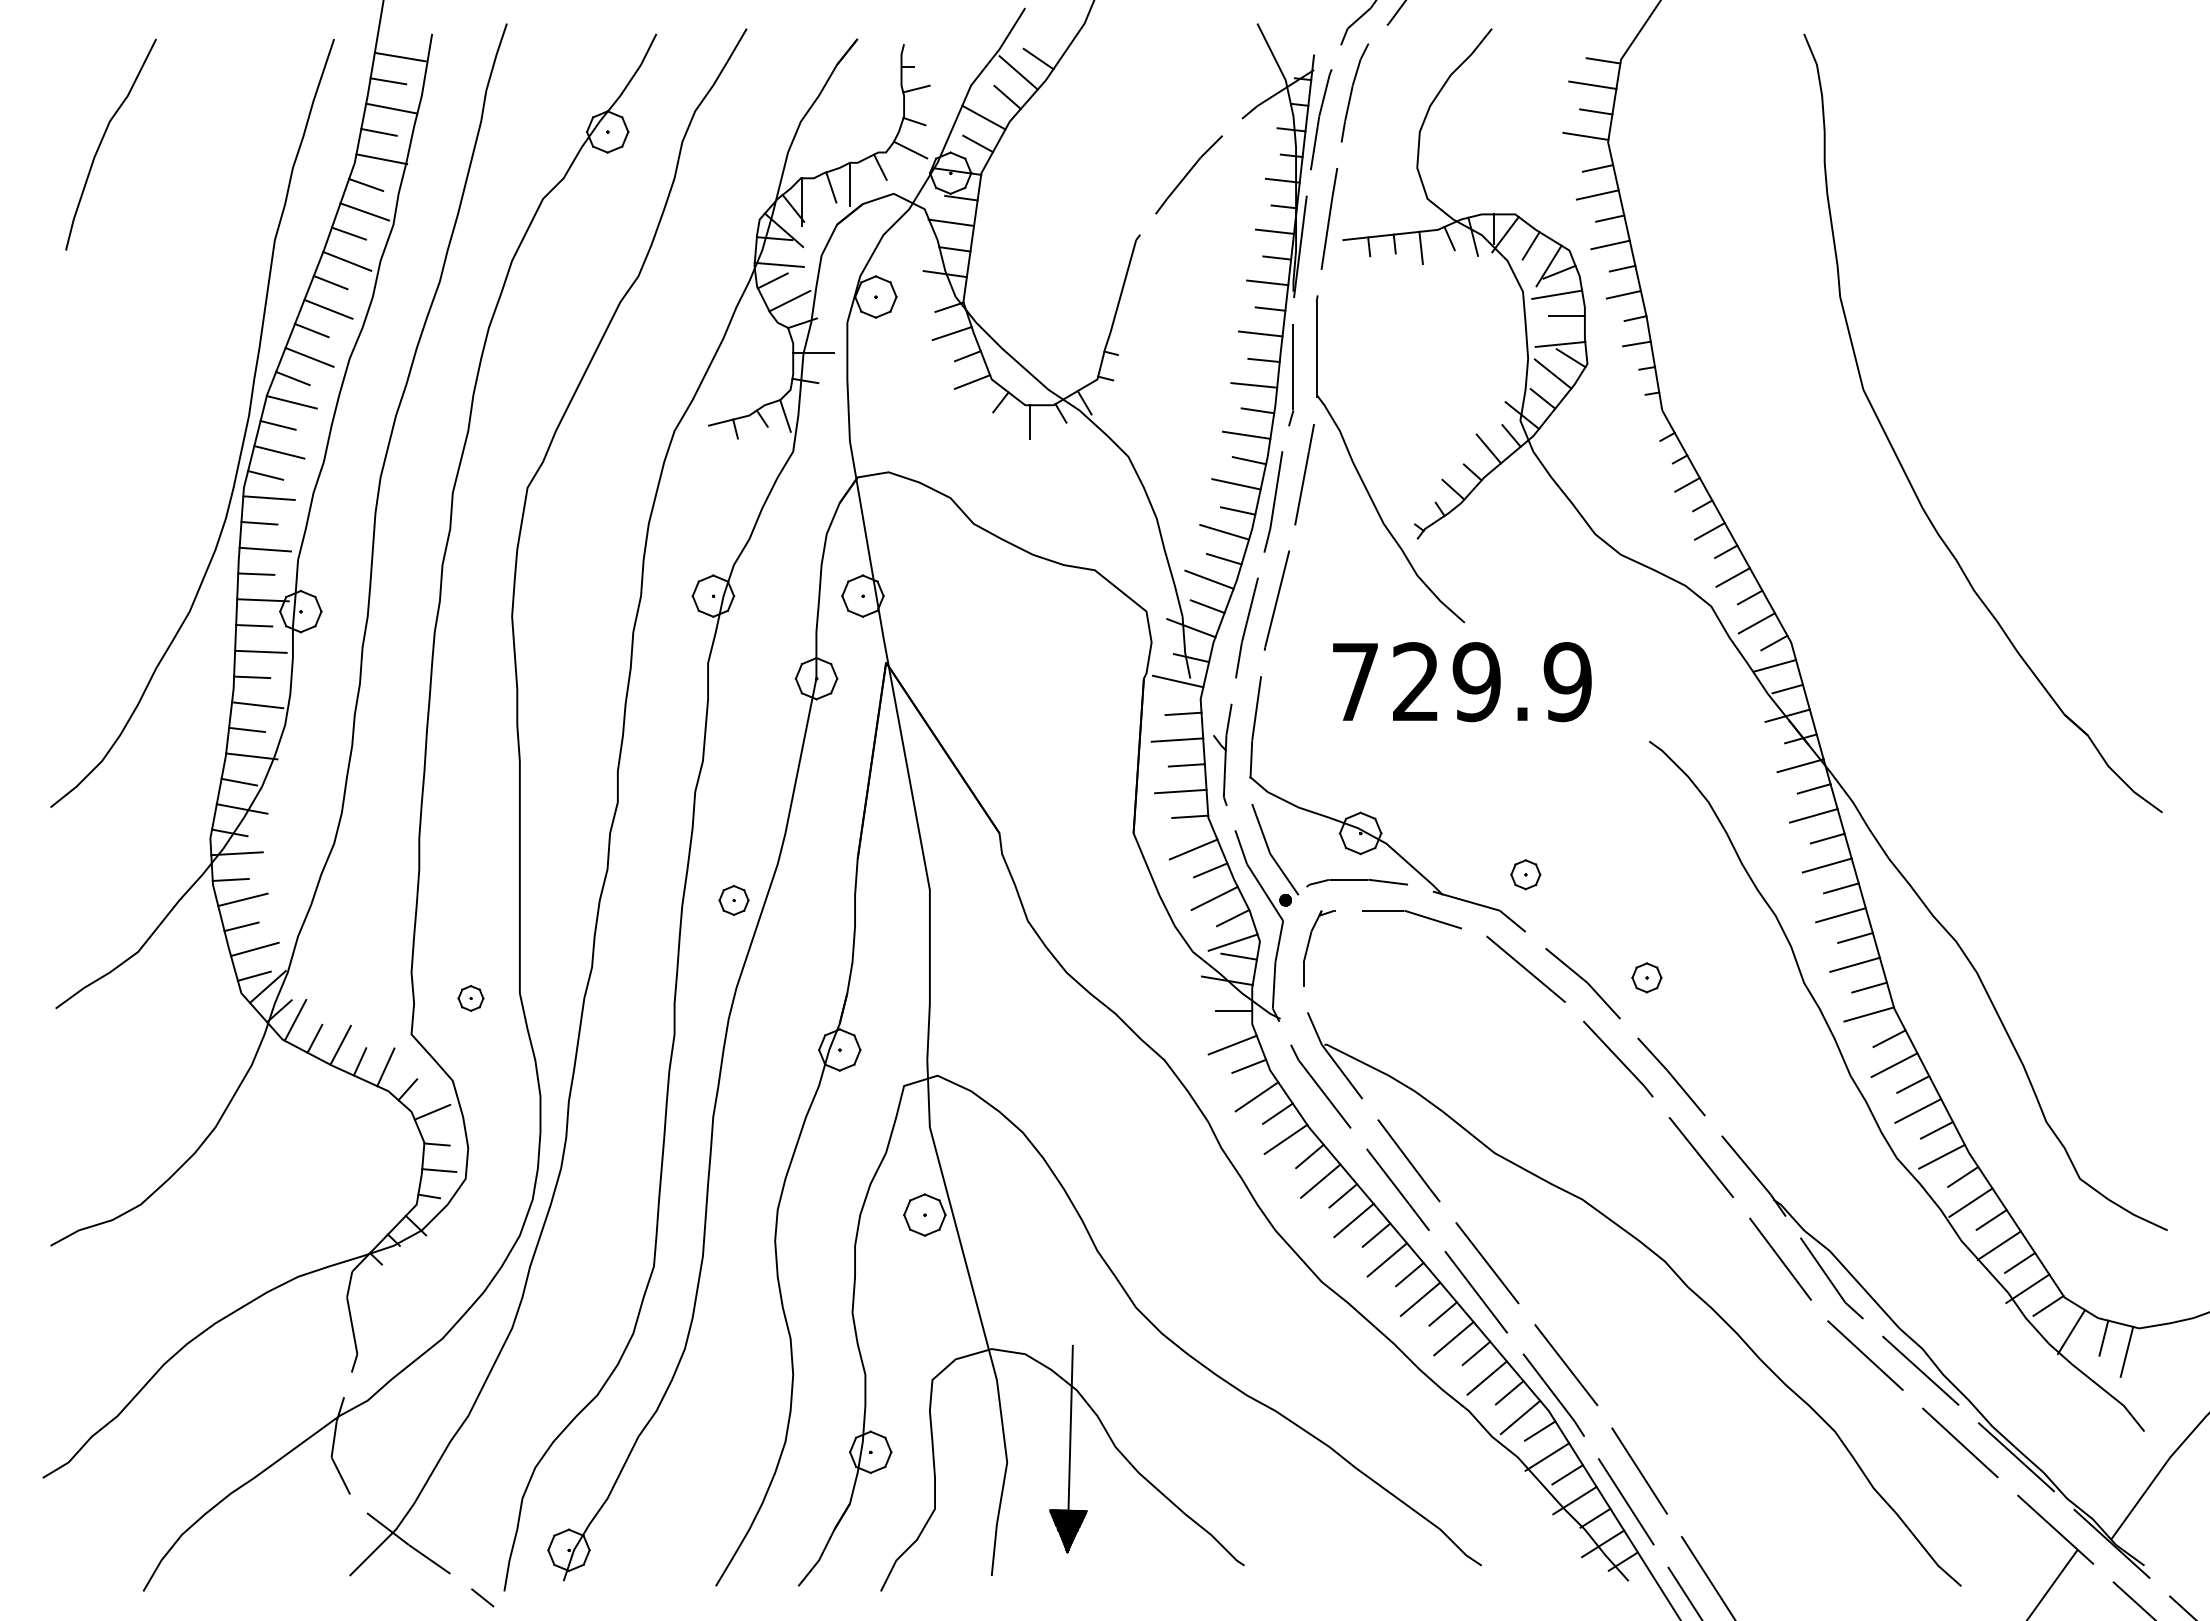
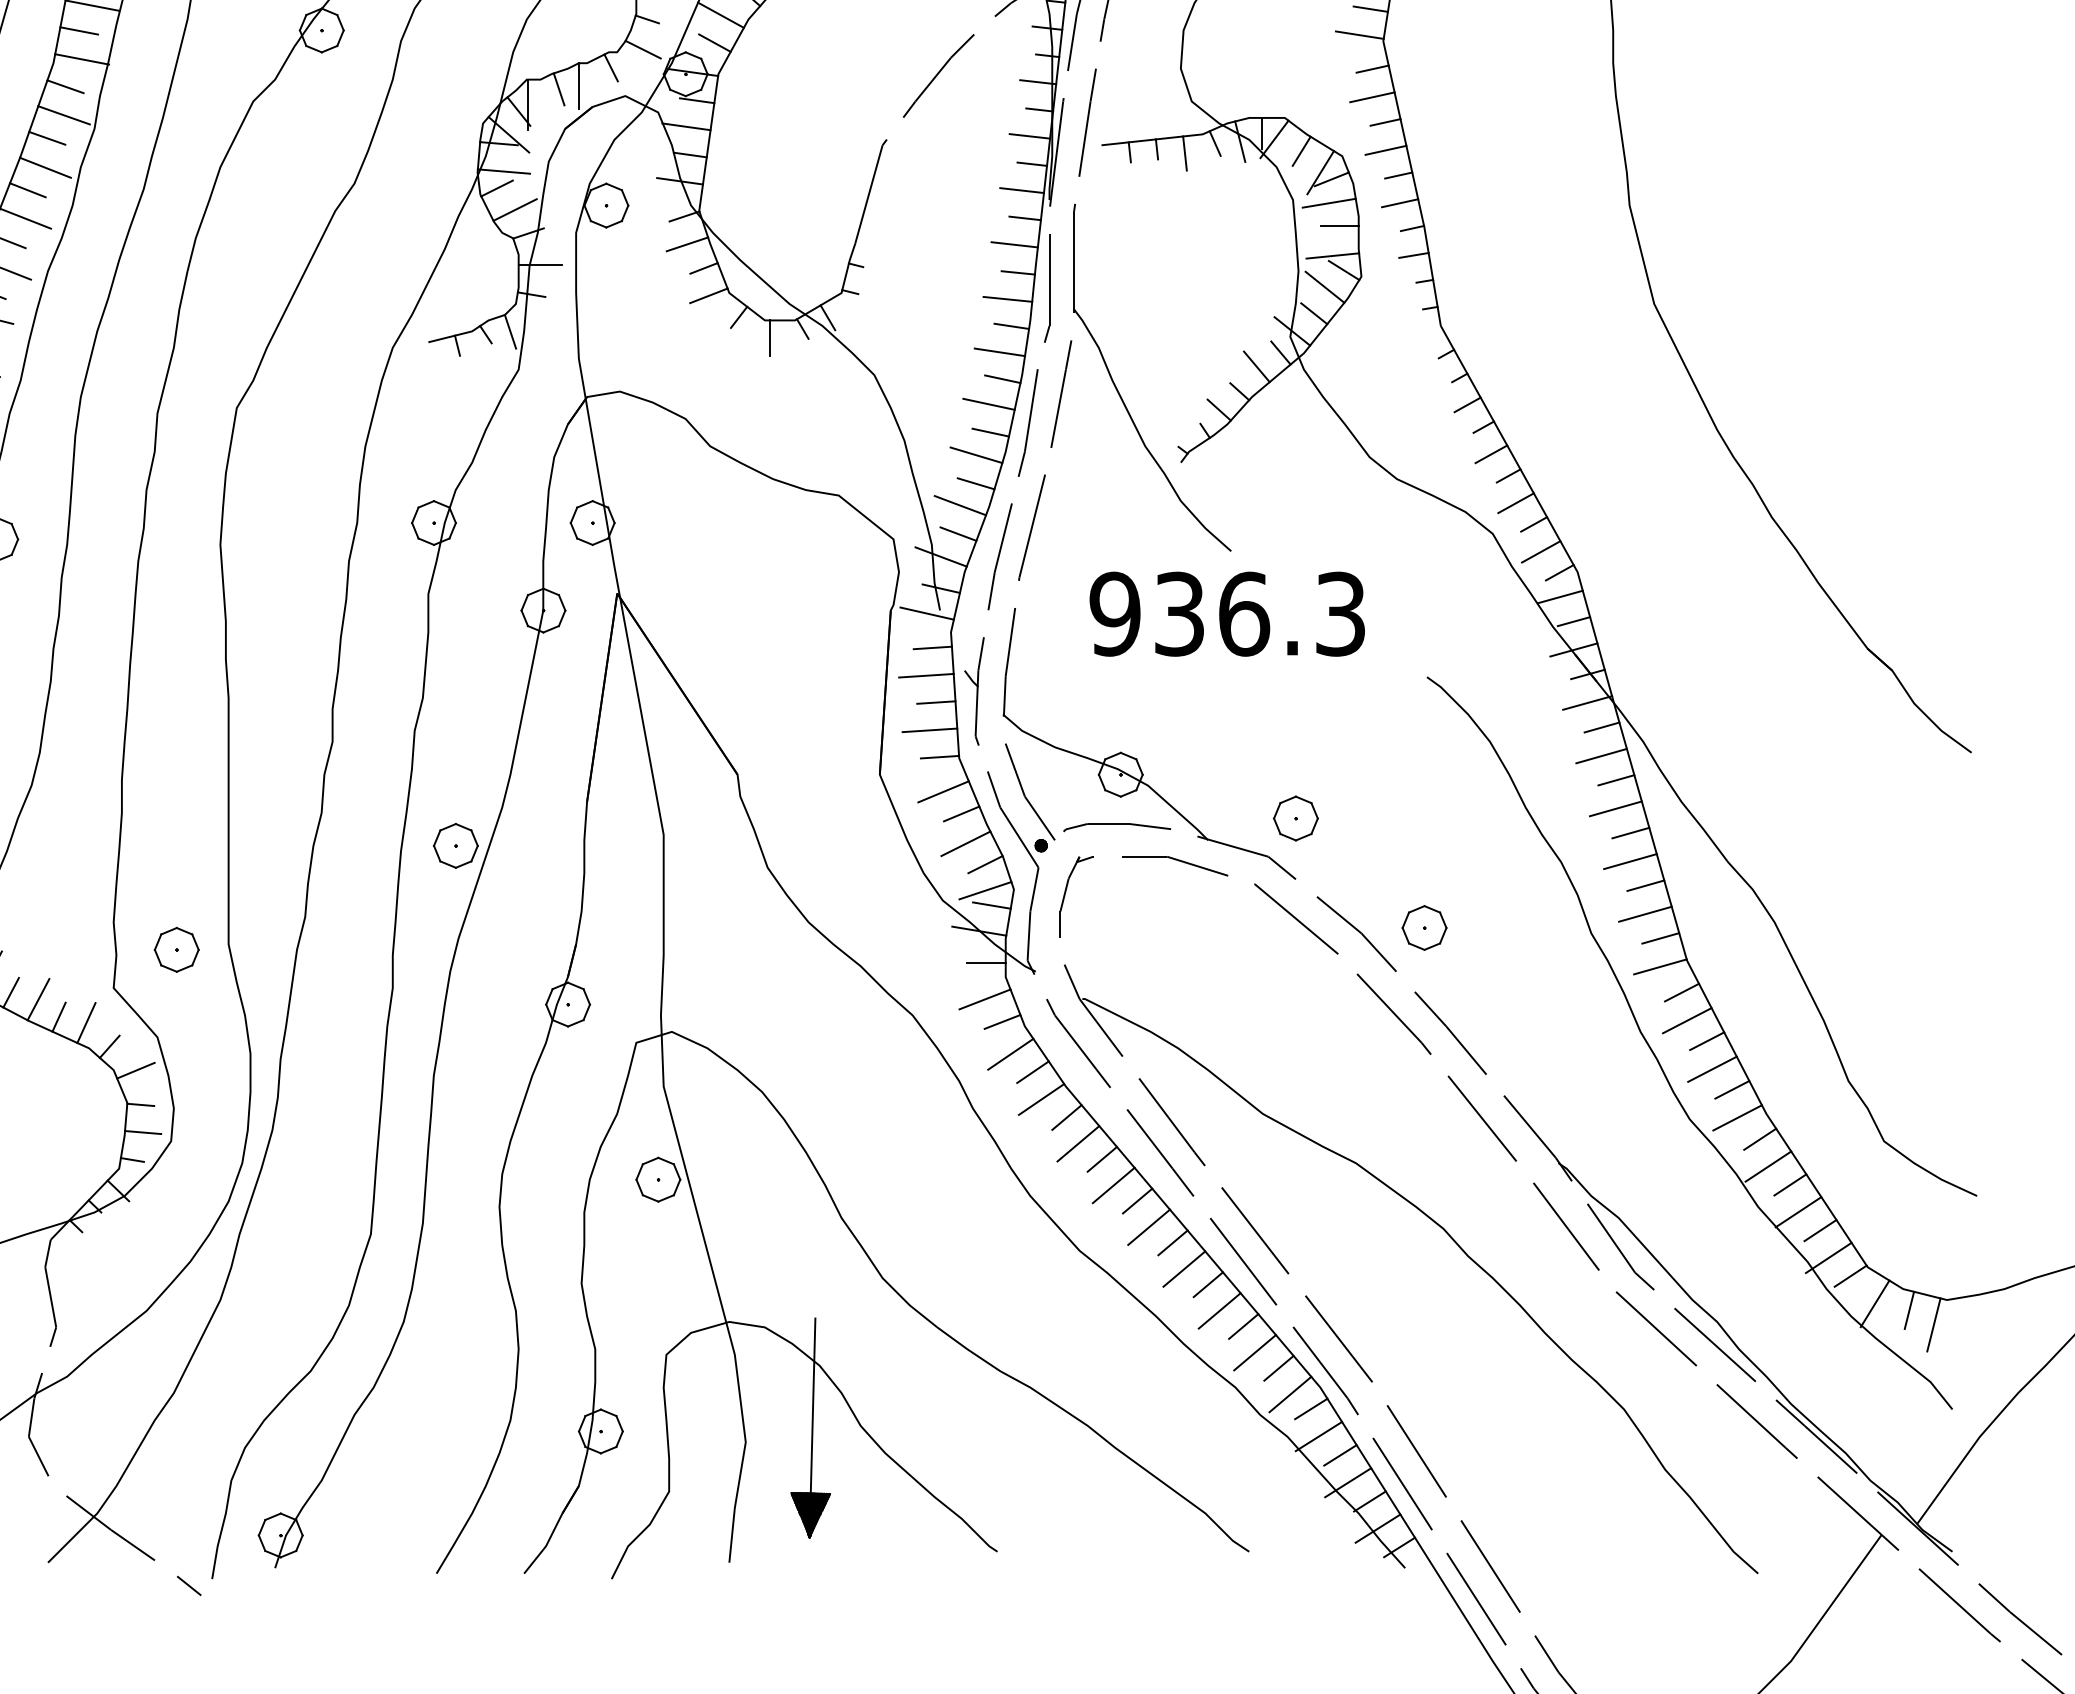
text: (1461, 682) -> (1227, 614), 729.9 -> 936.3
part: (1525, 874) -> (1295, 818), size x1.43
part: (733, 900) -> (455, 845), size x1.43
part: (1646, 977) -> (1424, 927), size x1.43
part: (470, 998) -> (176, 949), size x1.67

